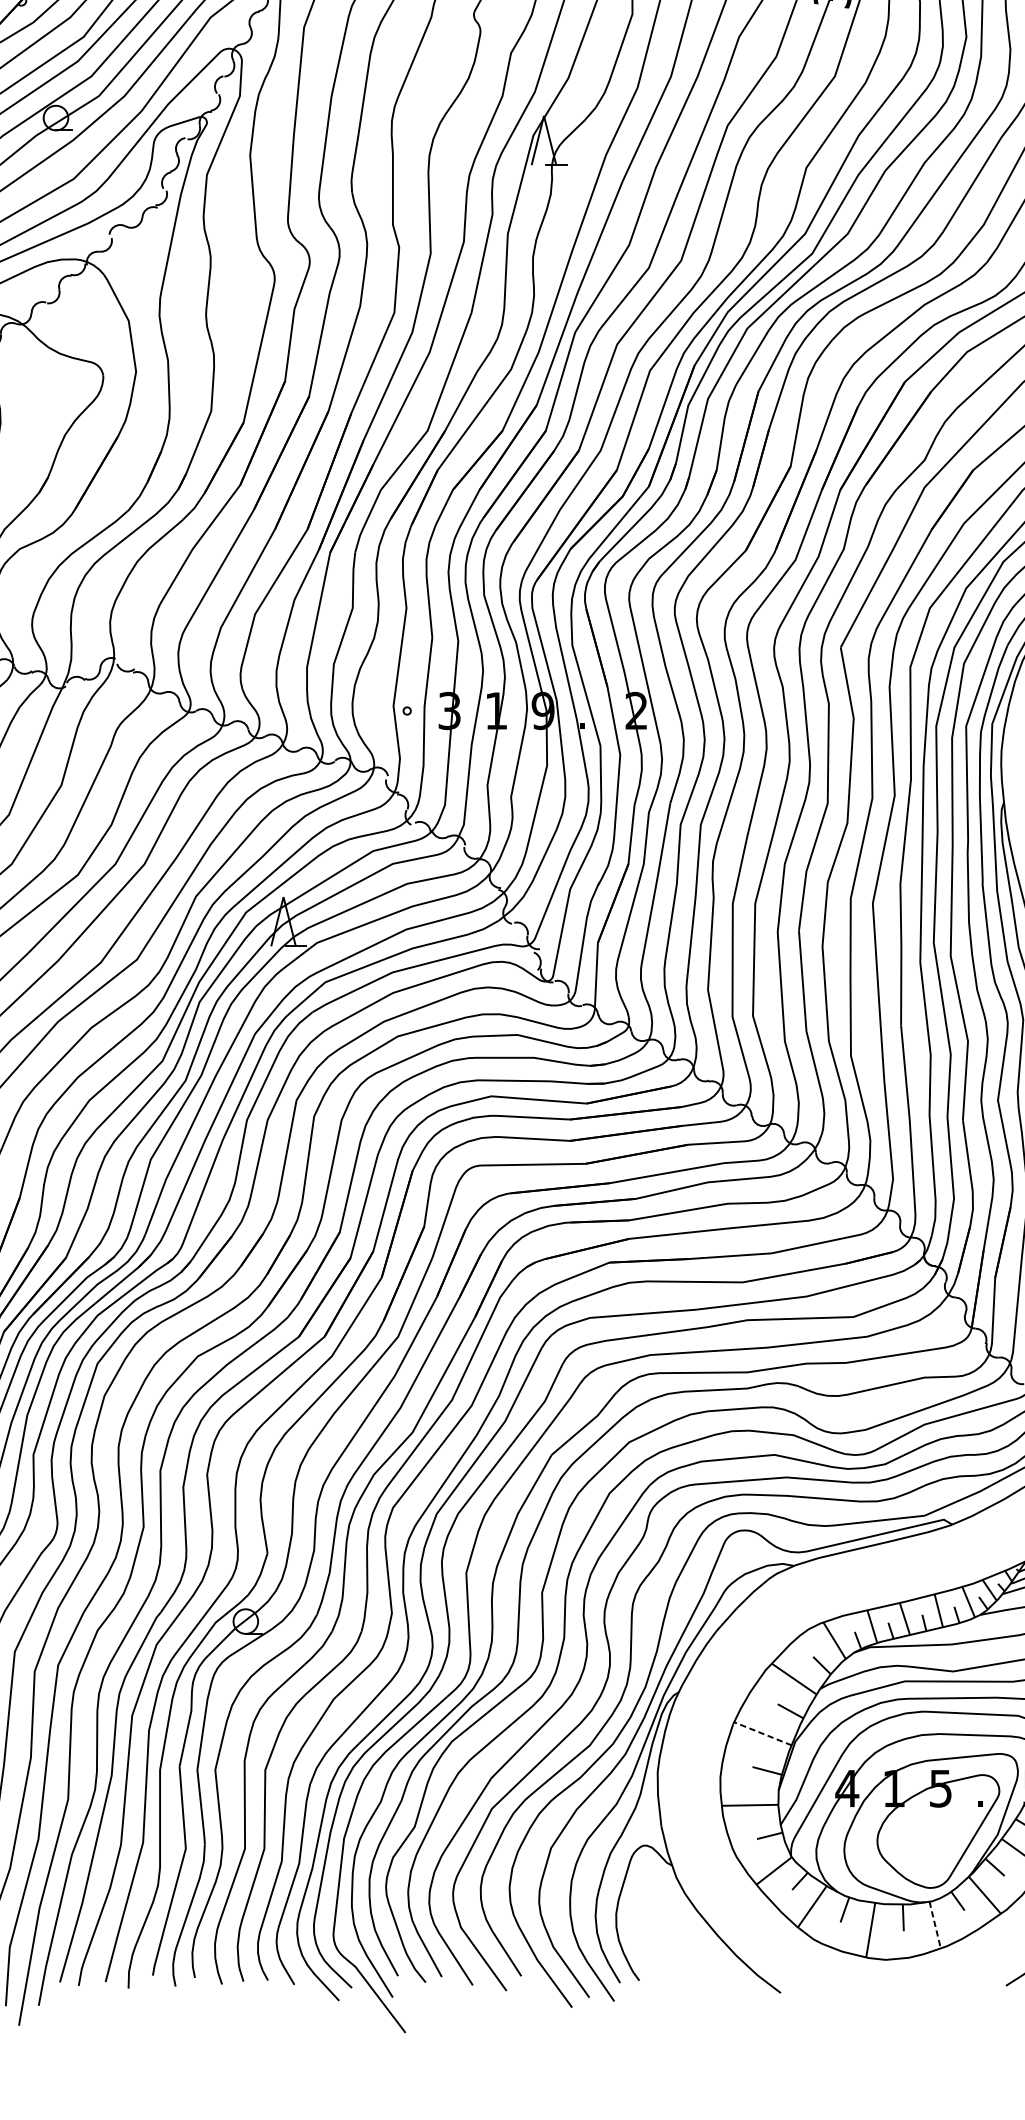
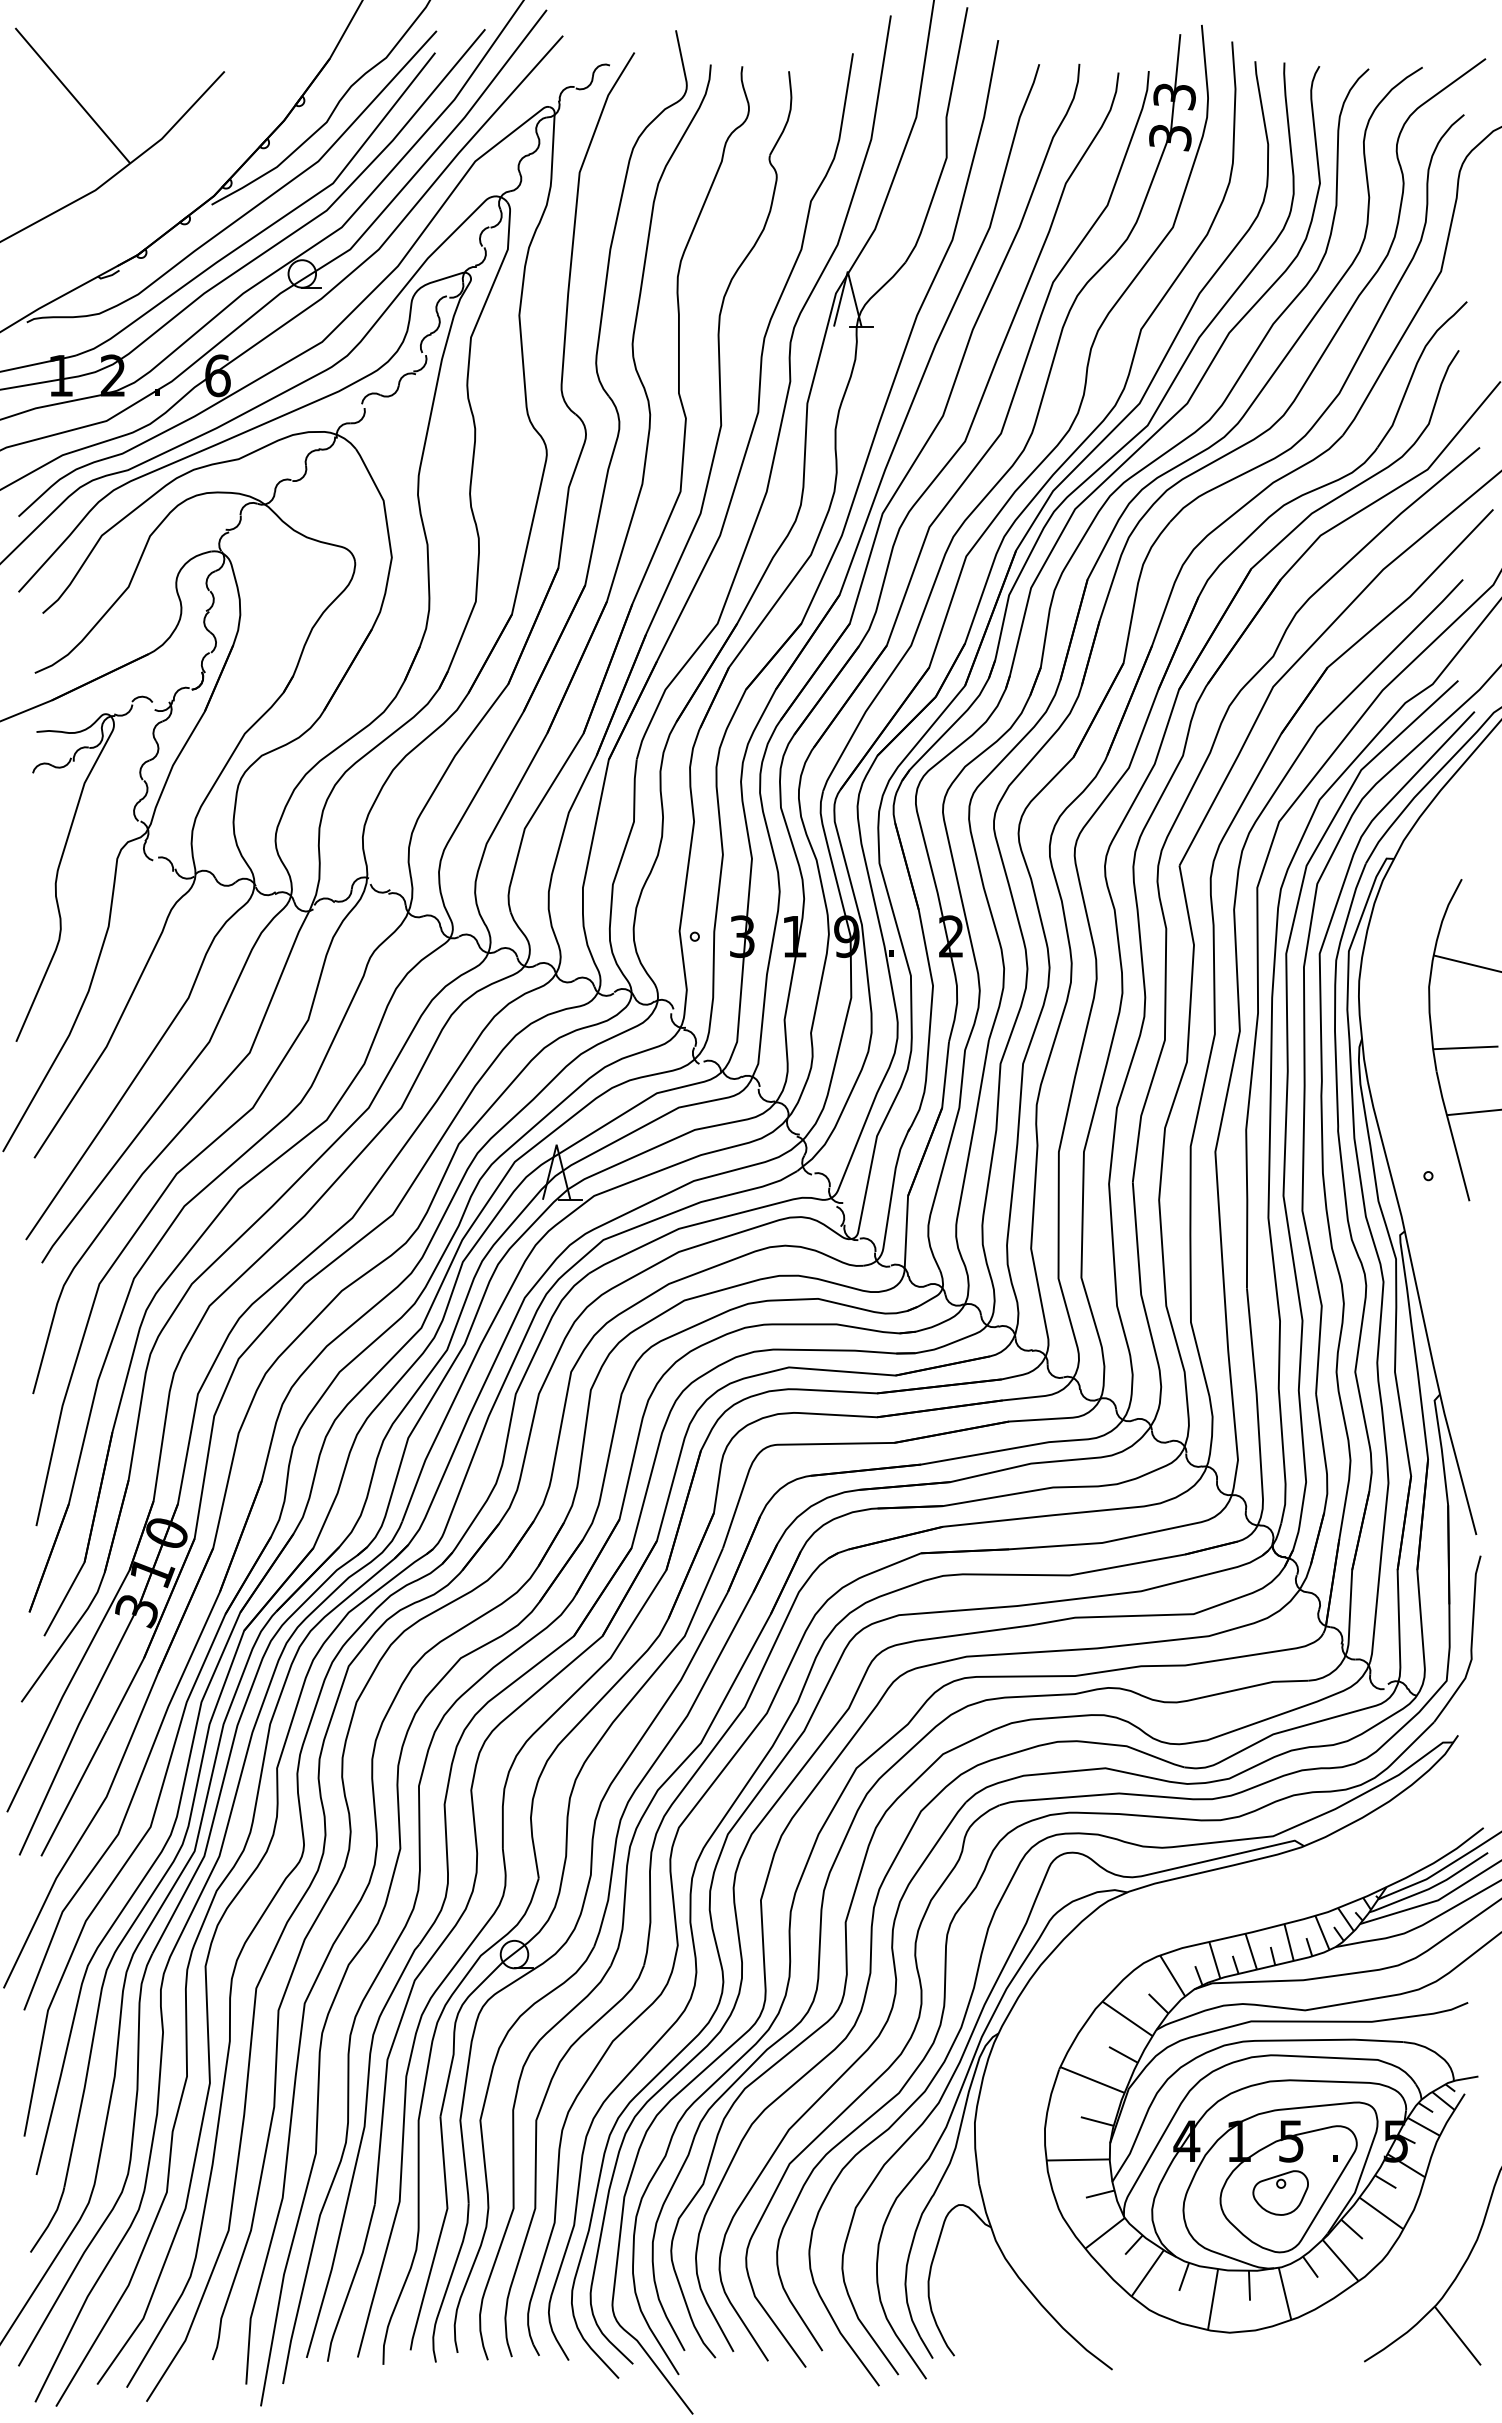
line: (762, 1734) -> (1092, 2080), dashed -> solid
part: (931, 1834) -> (1280, 2192), added
line: (935, 1924) -> (1285, 2293), dashed -> solid

